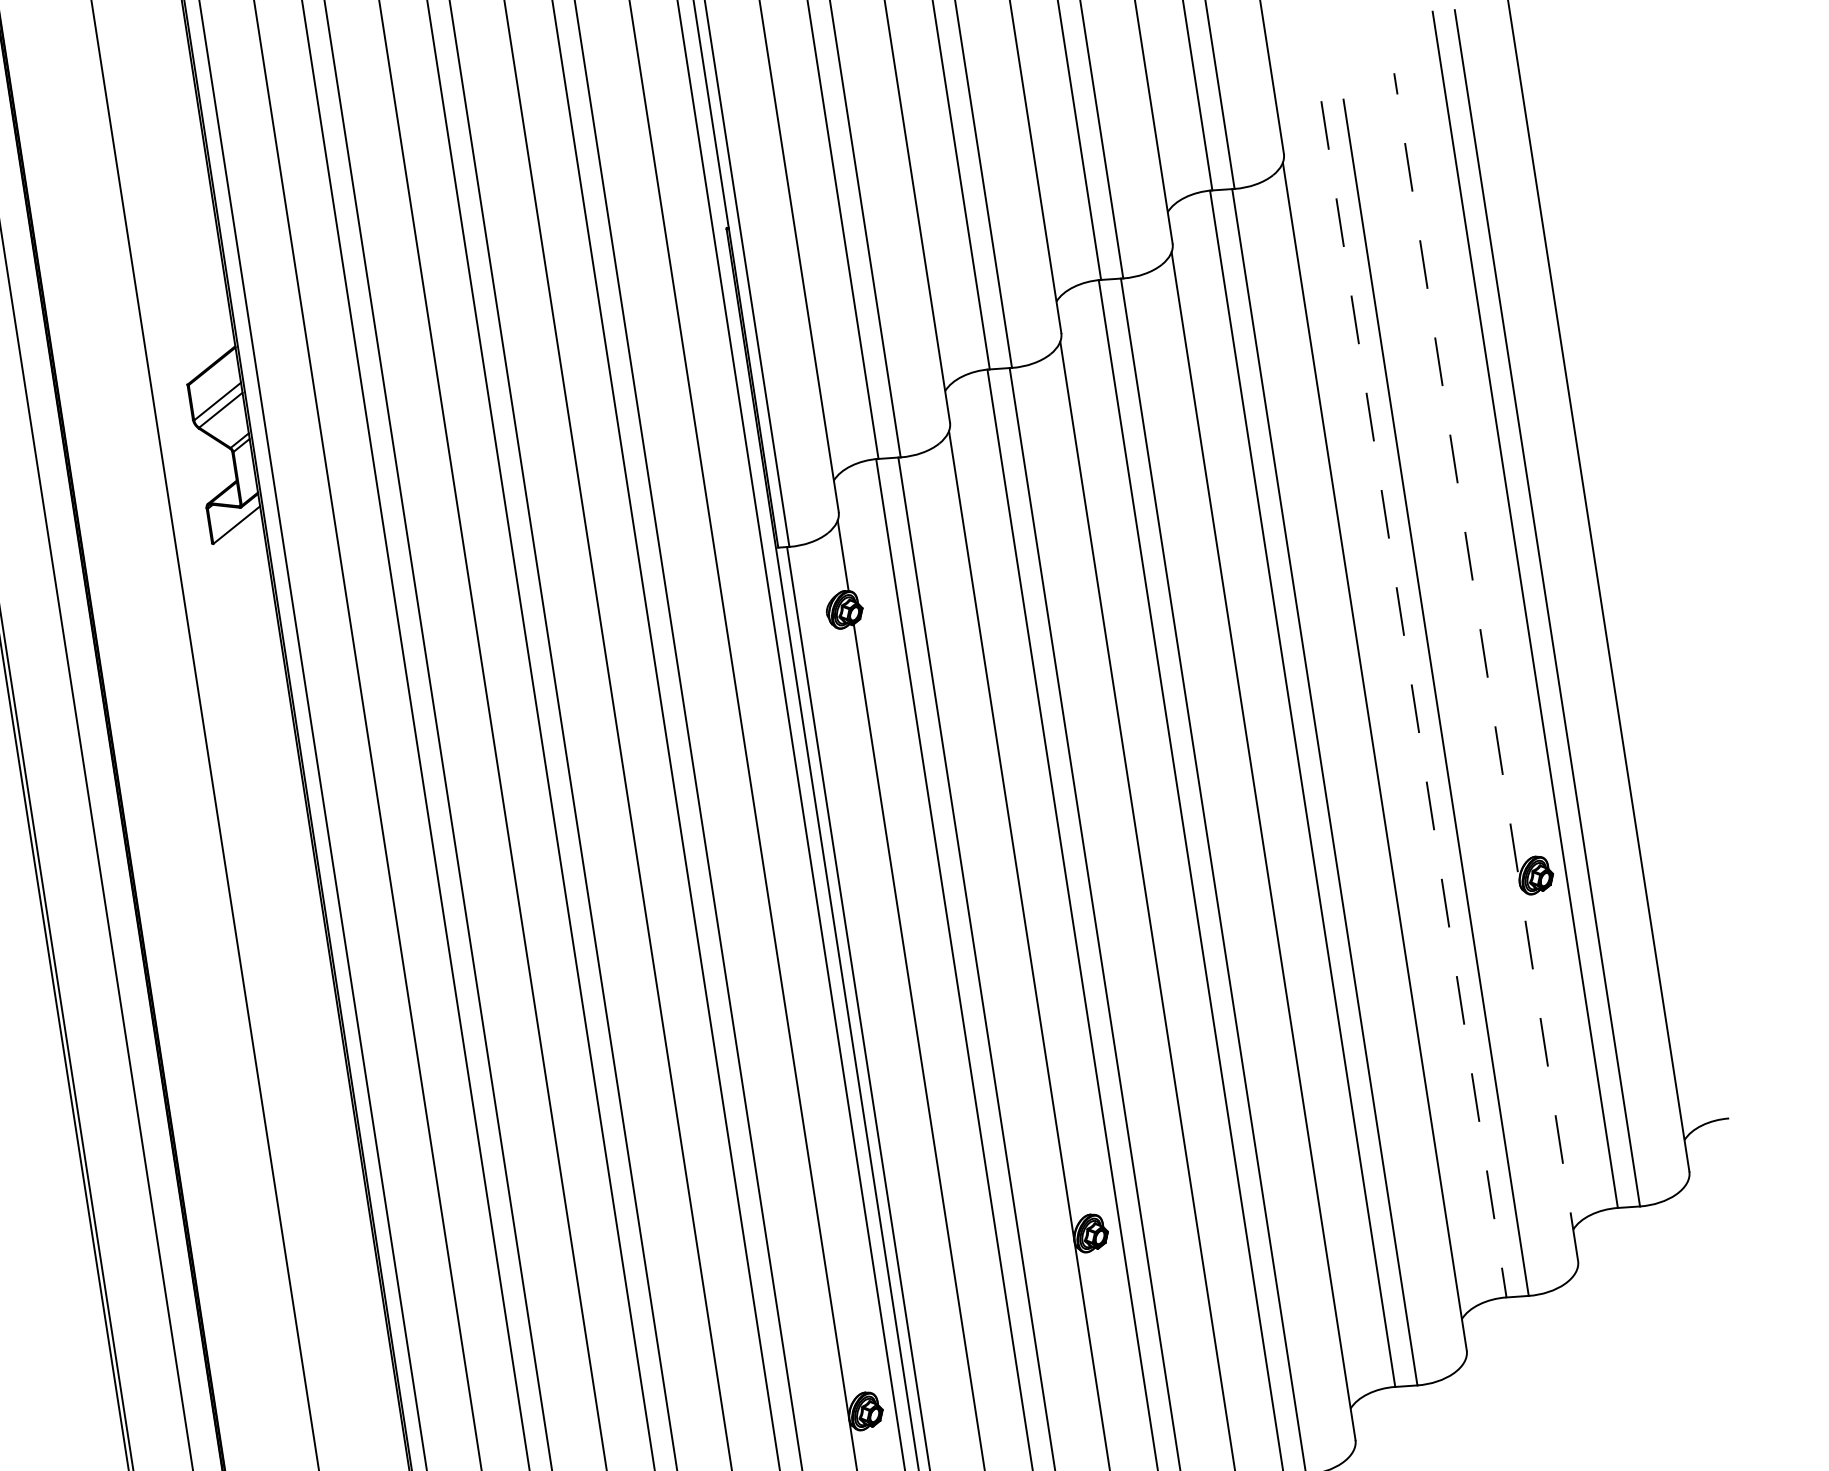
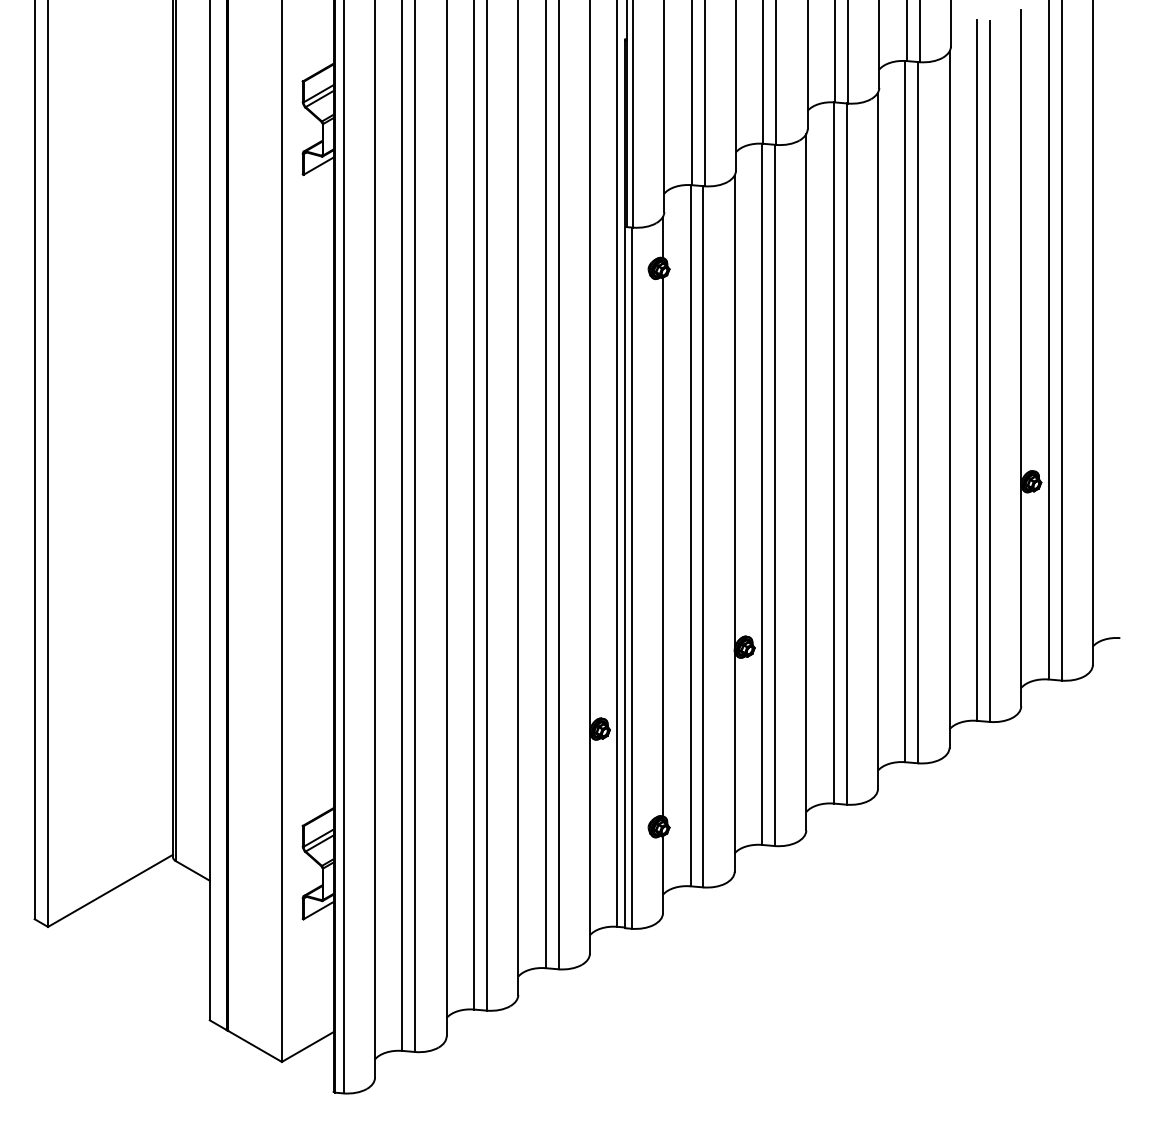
line: (1486, 665) -> (1021, 357), dashed -> solid
line: (1414, 699) -> (977, 370), dashed -> solid

